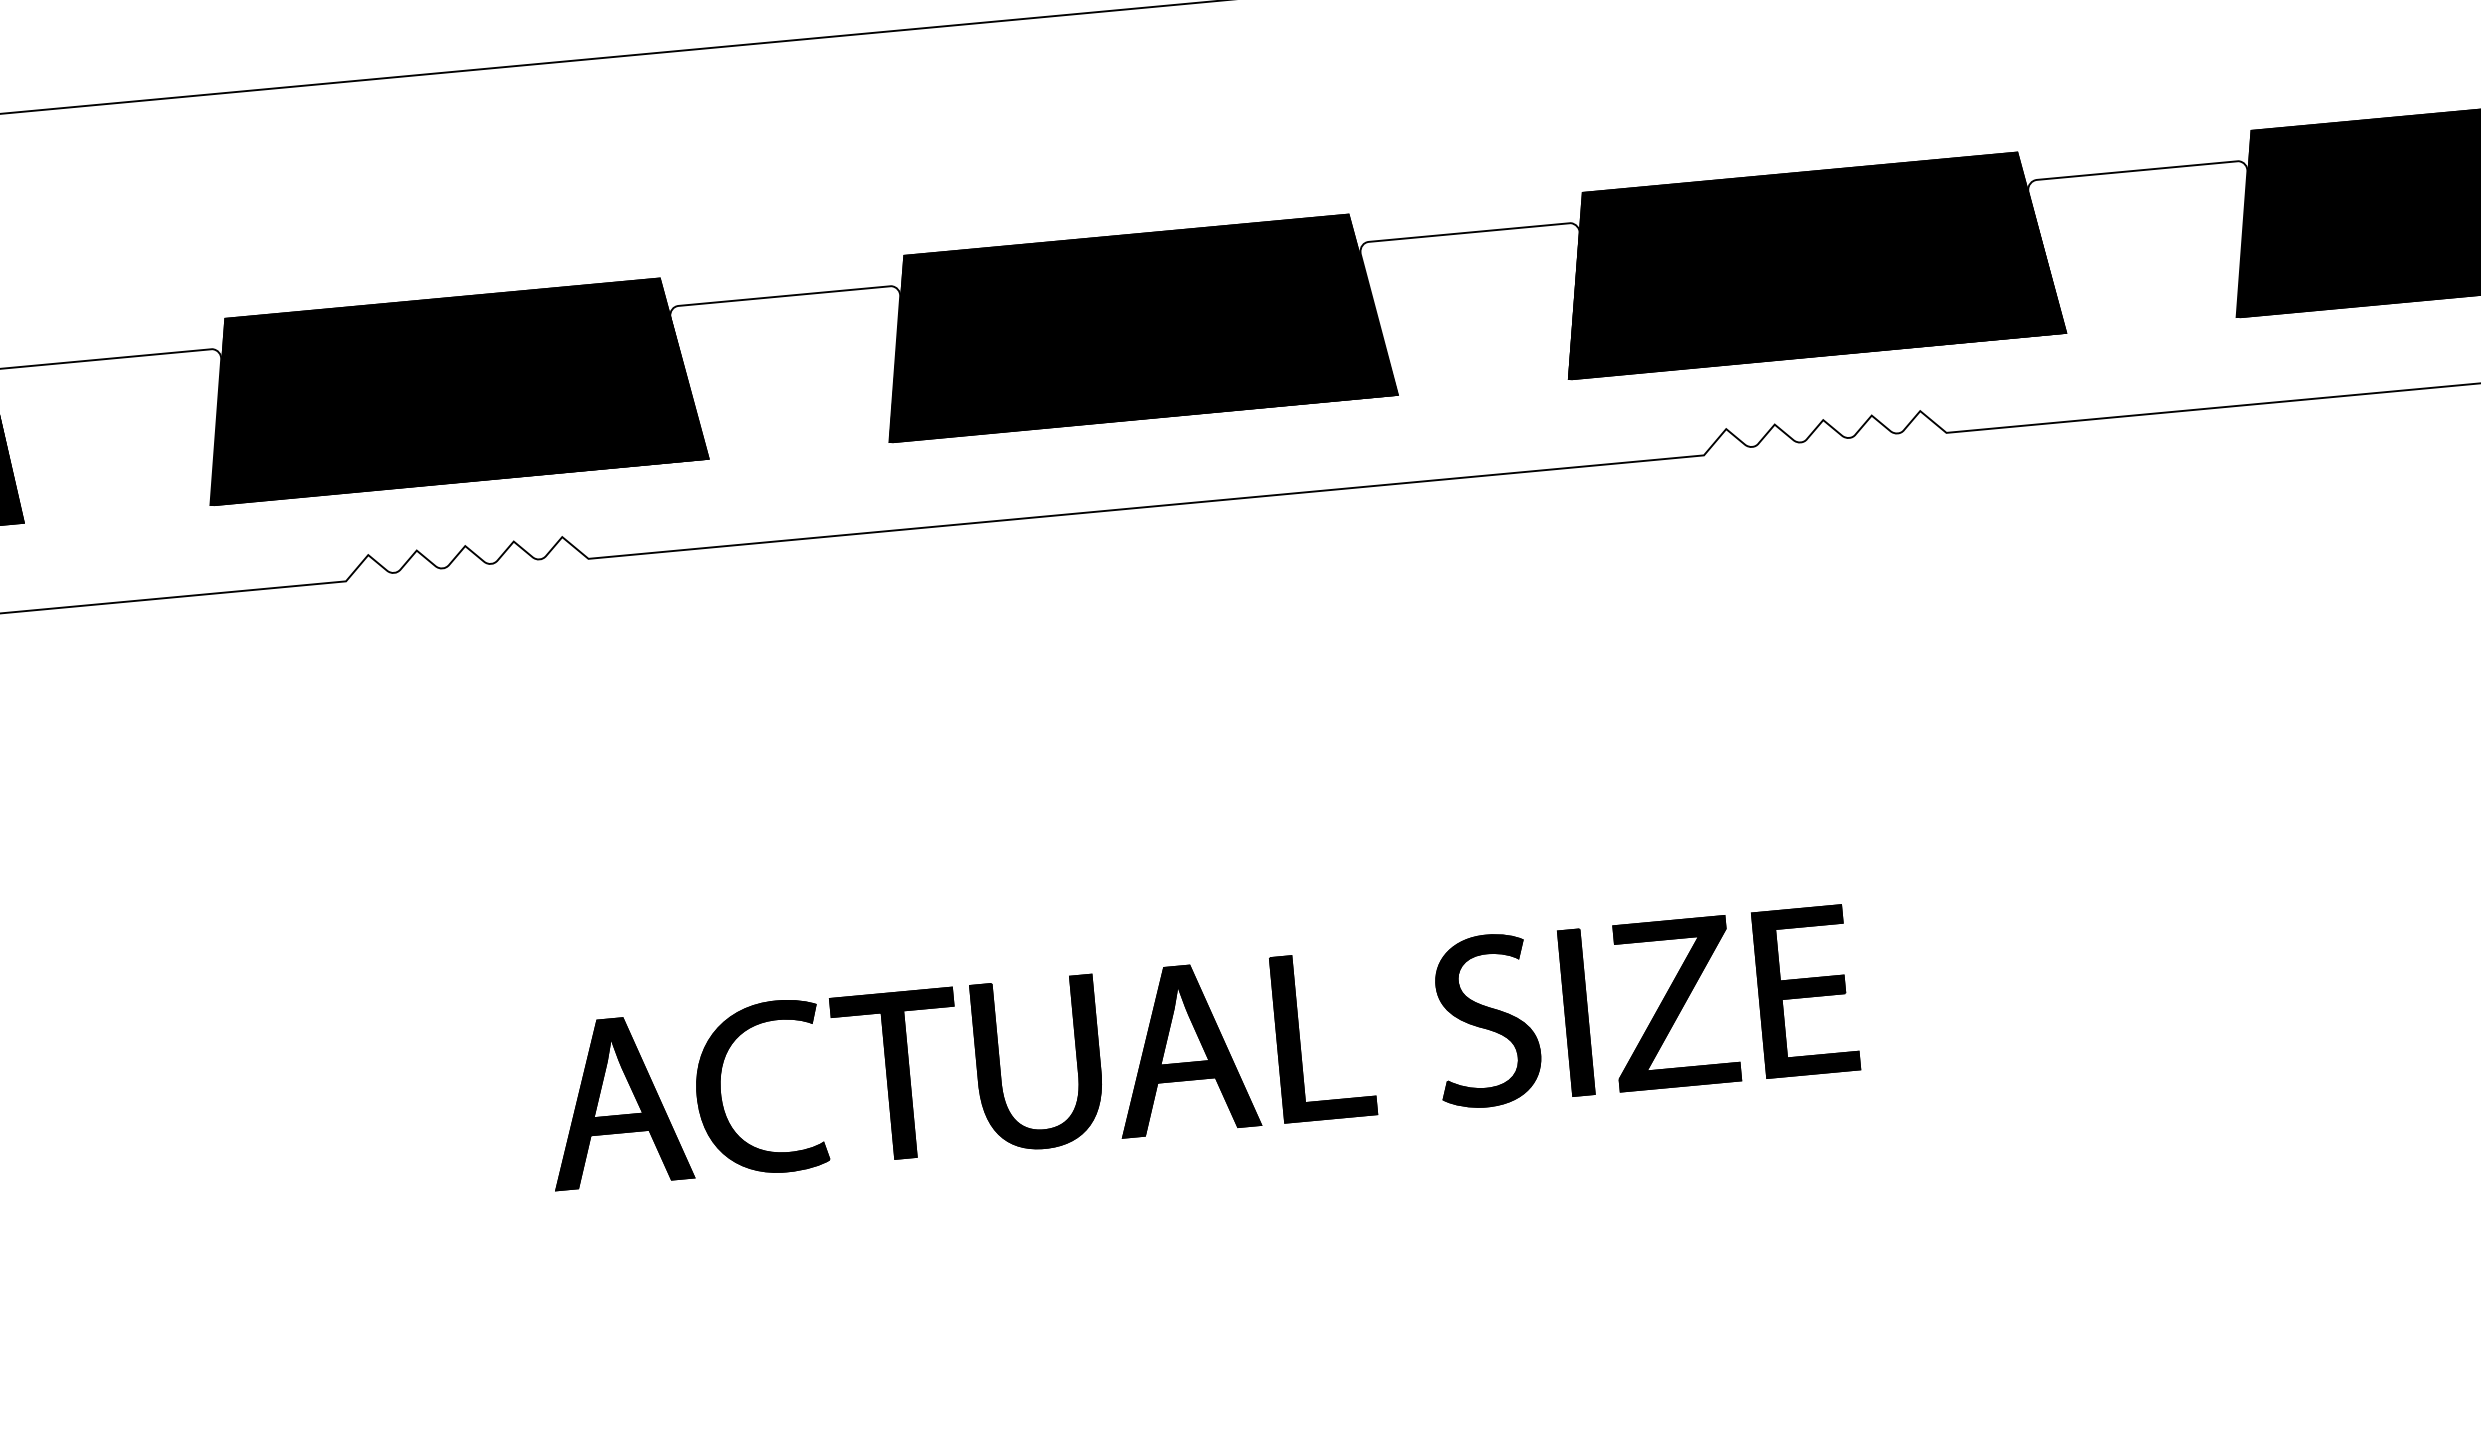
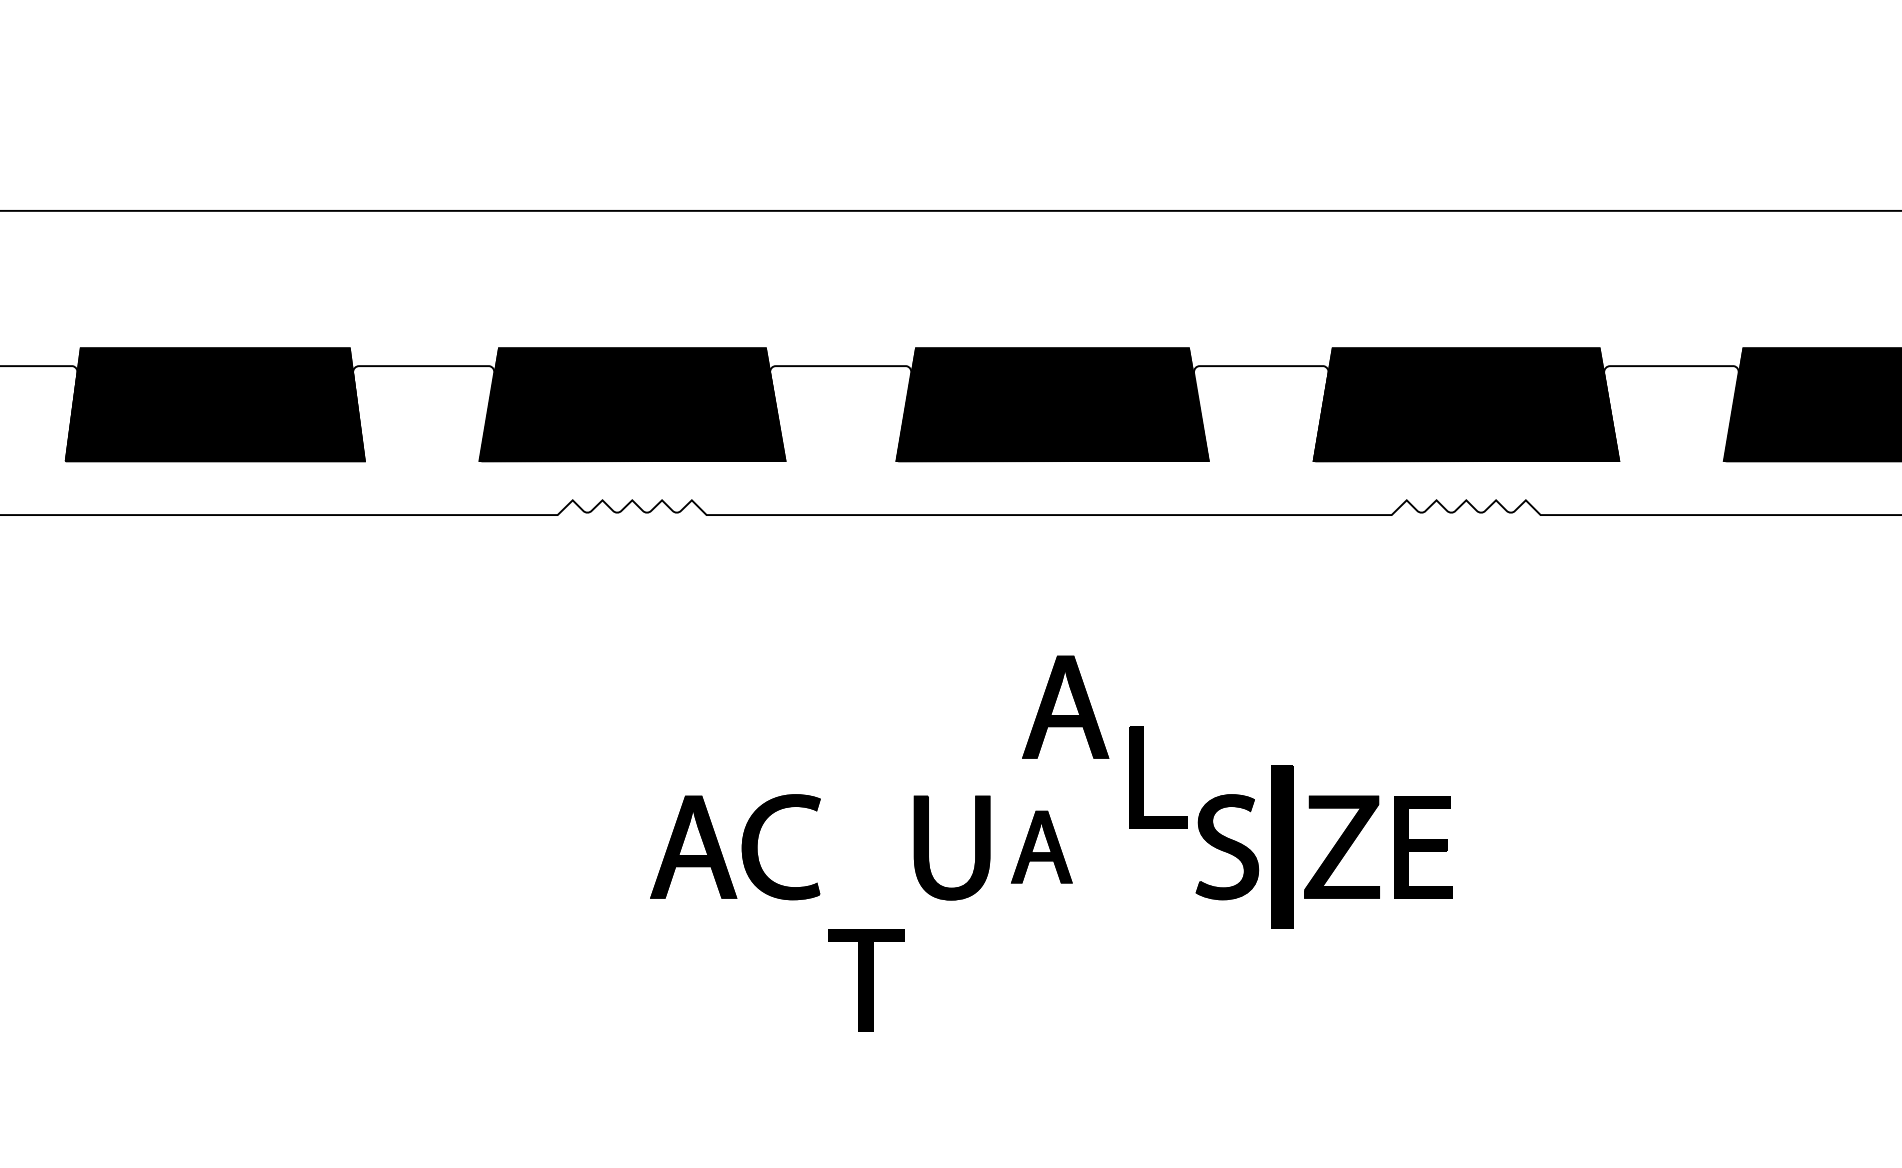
part: (1201, 816) -> (1065, 706), added
part: (1576, 1013) -> (1282, 847), size x1.6
part: (1299, 1038) -> (1143, 777), moved
part: (1183, 1047) -> (1041, 846), size x0.7
part: (899, 1075) -> (866, 980), moved

